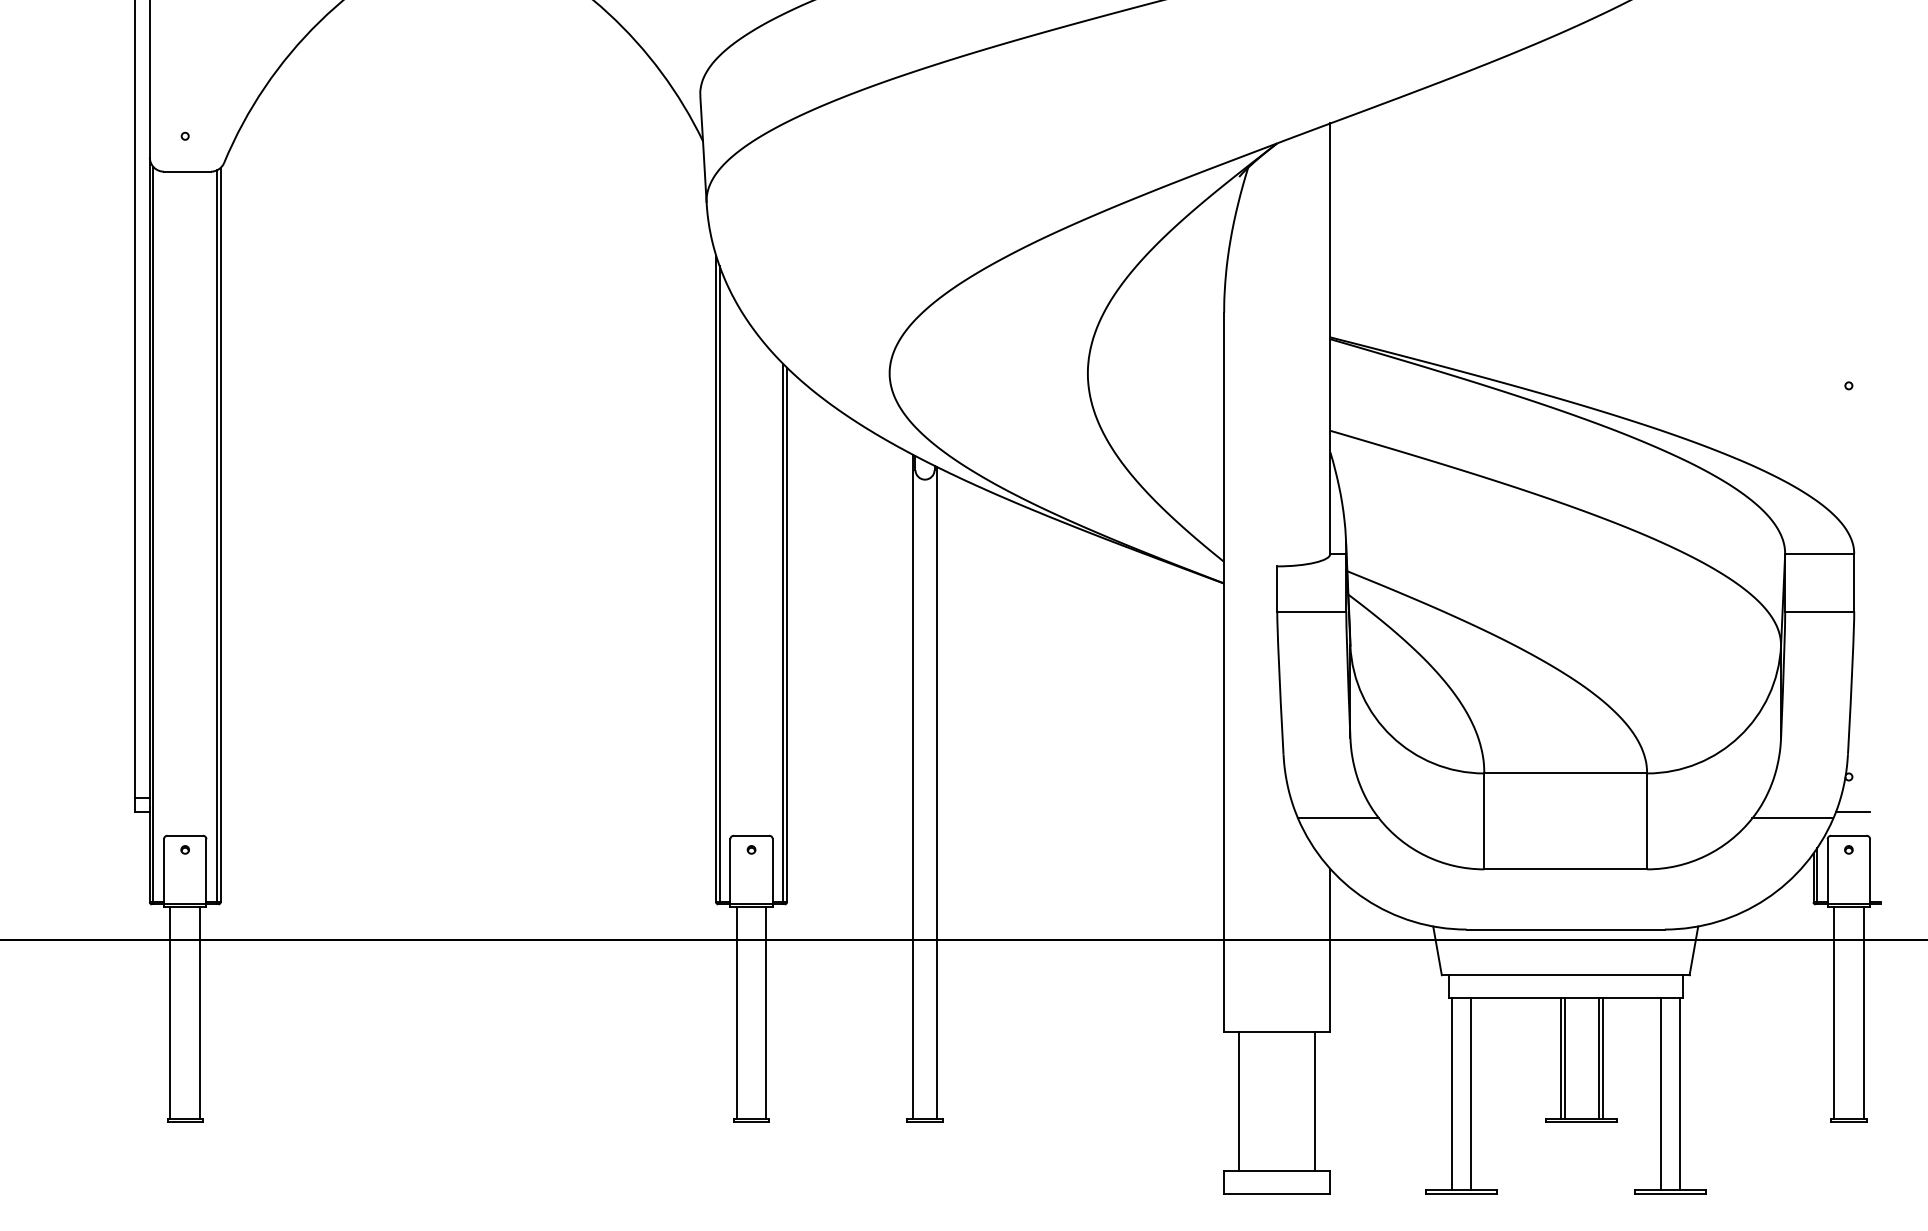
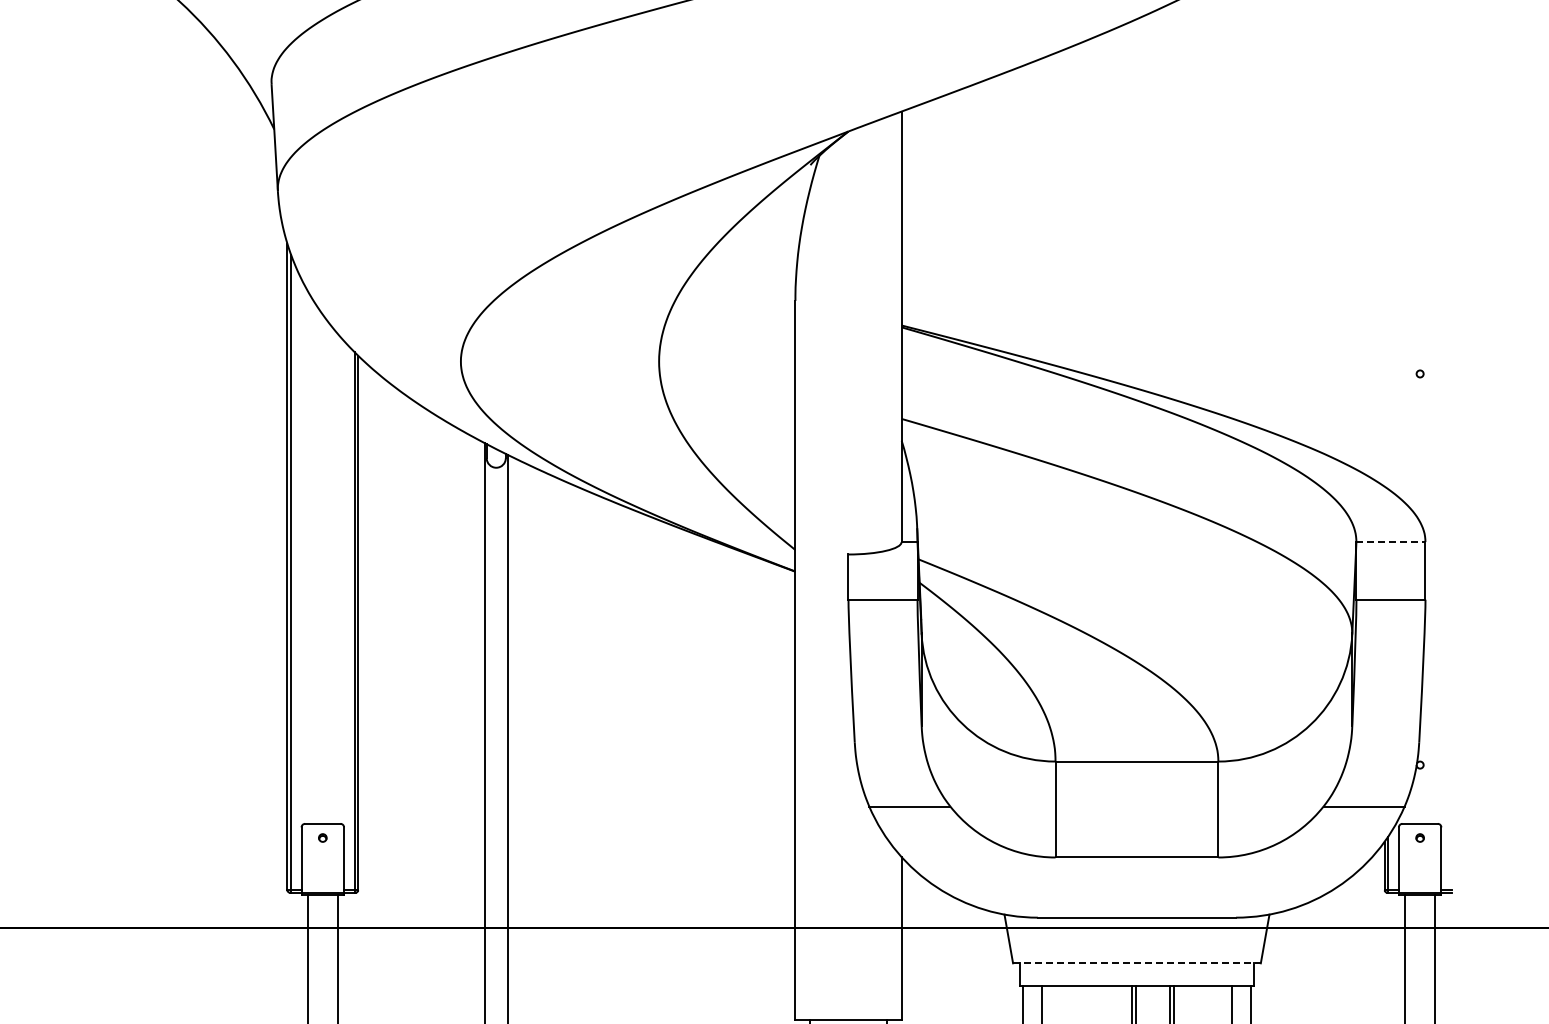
line: (1819, 553) -> (1390, 541), solid -> dashed
line: (1852, 812) -> (1423, 800), removed
line: (1565, 975) -> (1136, 963), solid -> dashed

